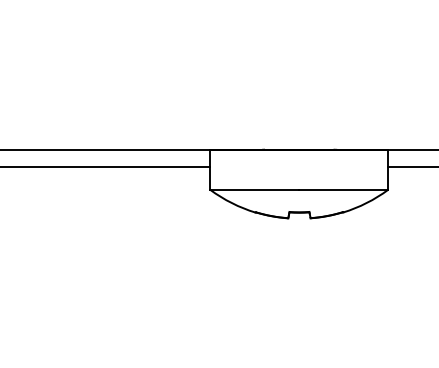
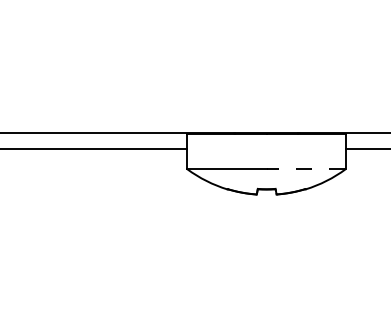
line: (344, 190) -> (306, 169), solid -> dashed

